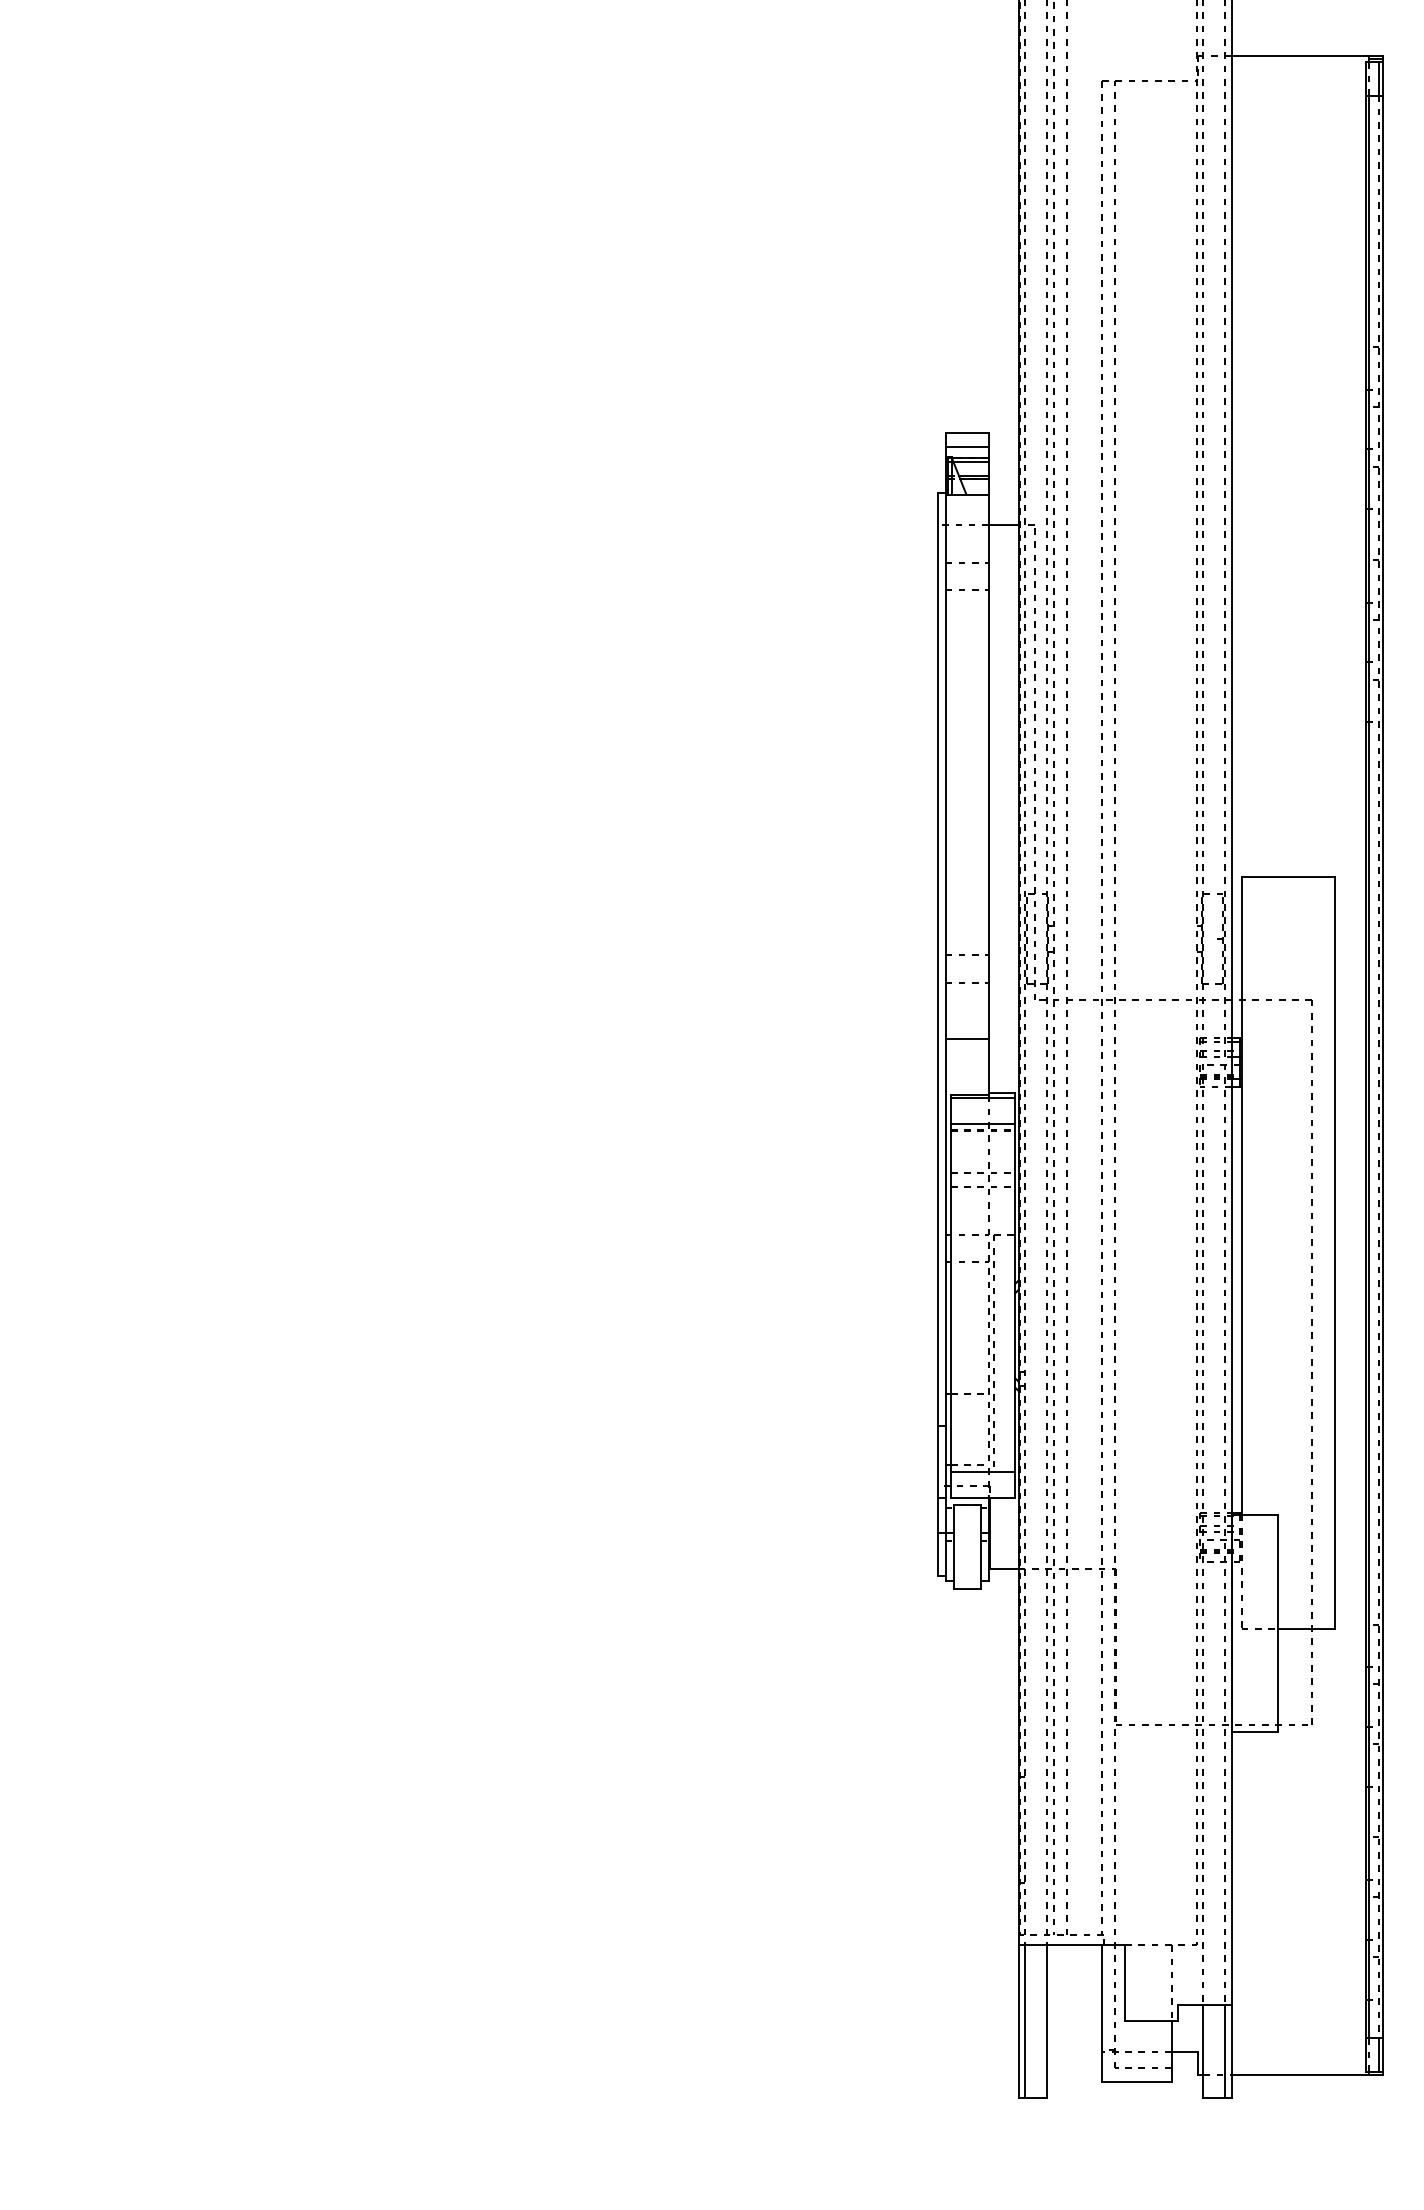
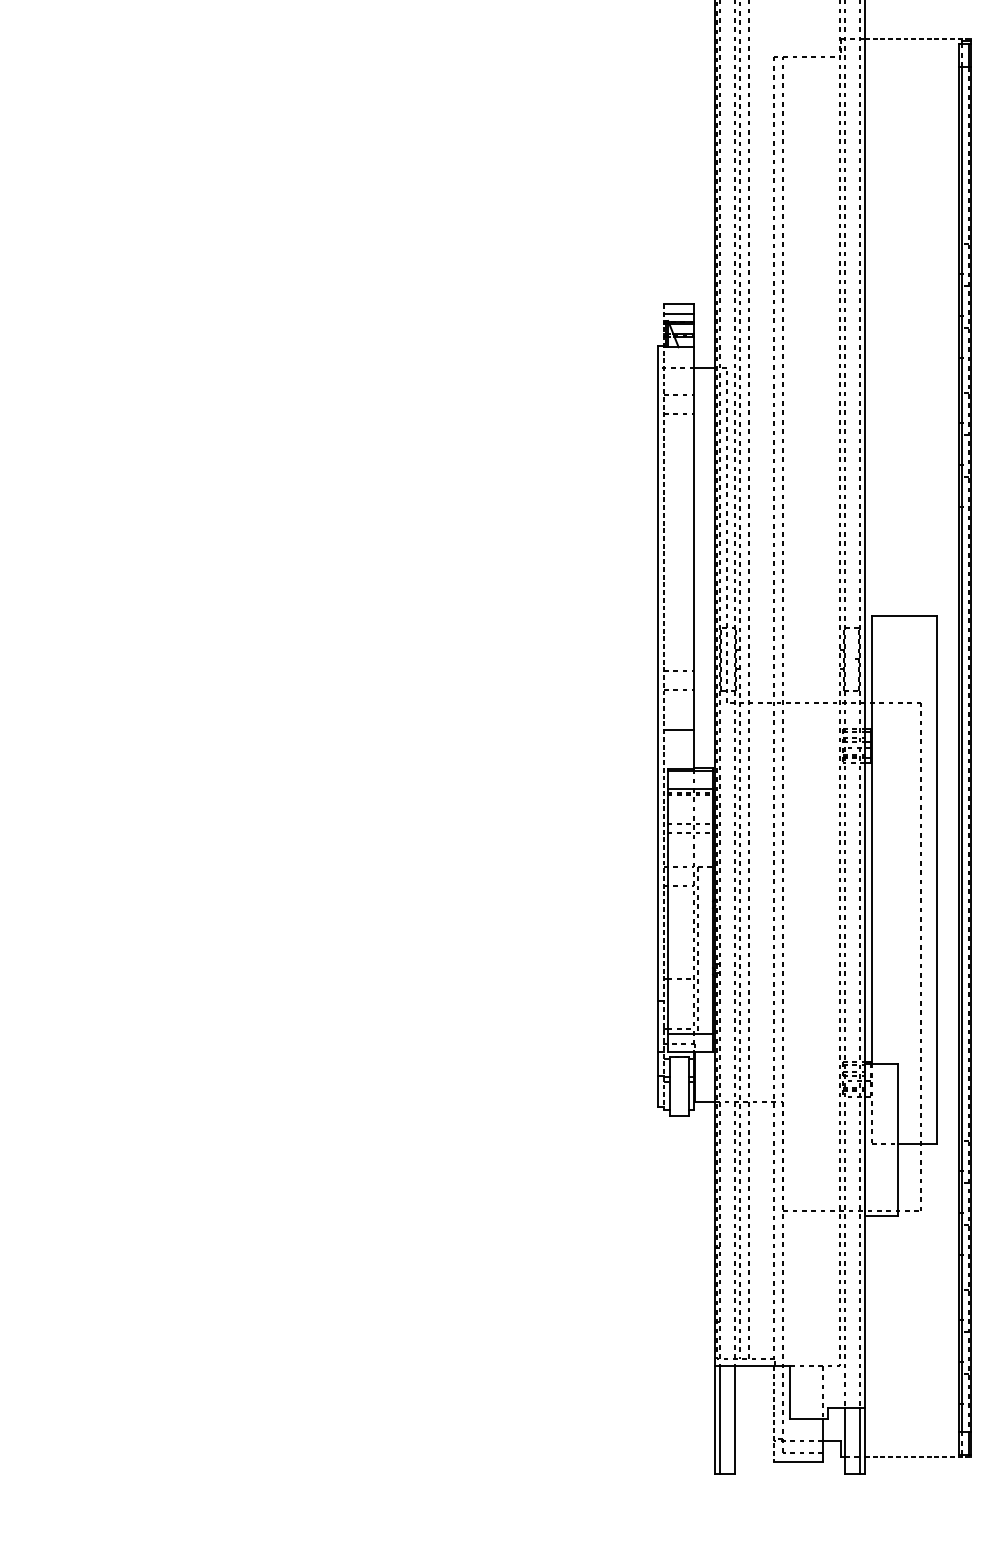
line: (1307, 55) -> (918, 38), solid -> dashed
line: (945, 1007) -> (663, 707), solid -> dashed
line: (1101, 2013) -> (773, 1414), solid -> dashed
line: (1307, 2074) -> (918, 1456), solid -> dashed

